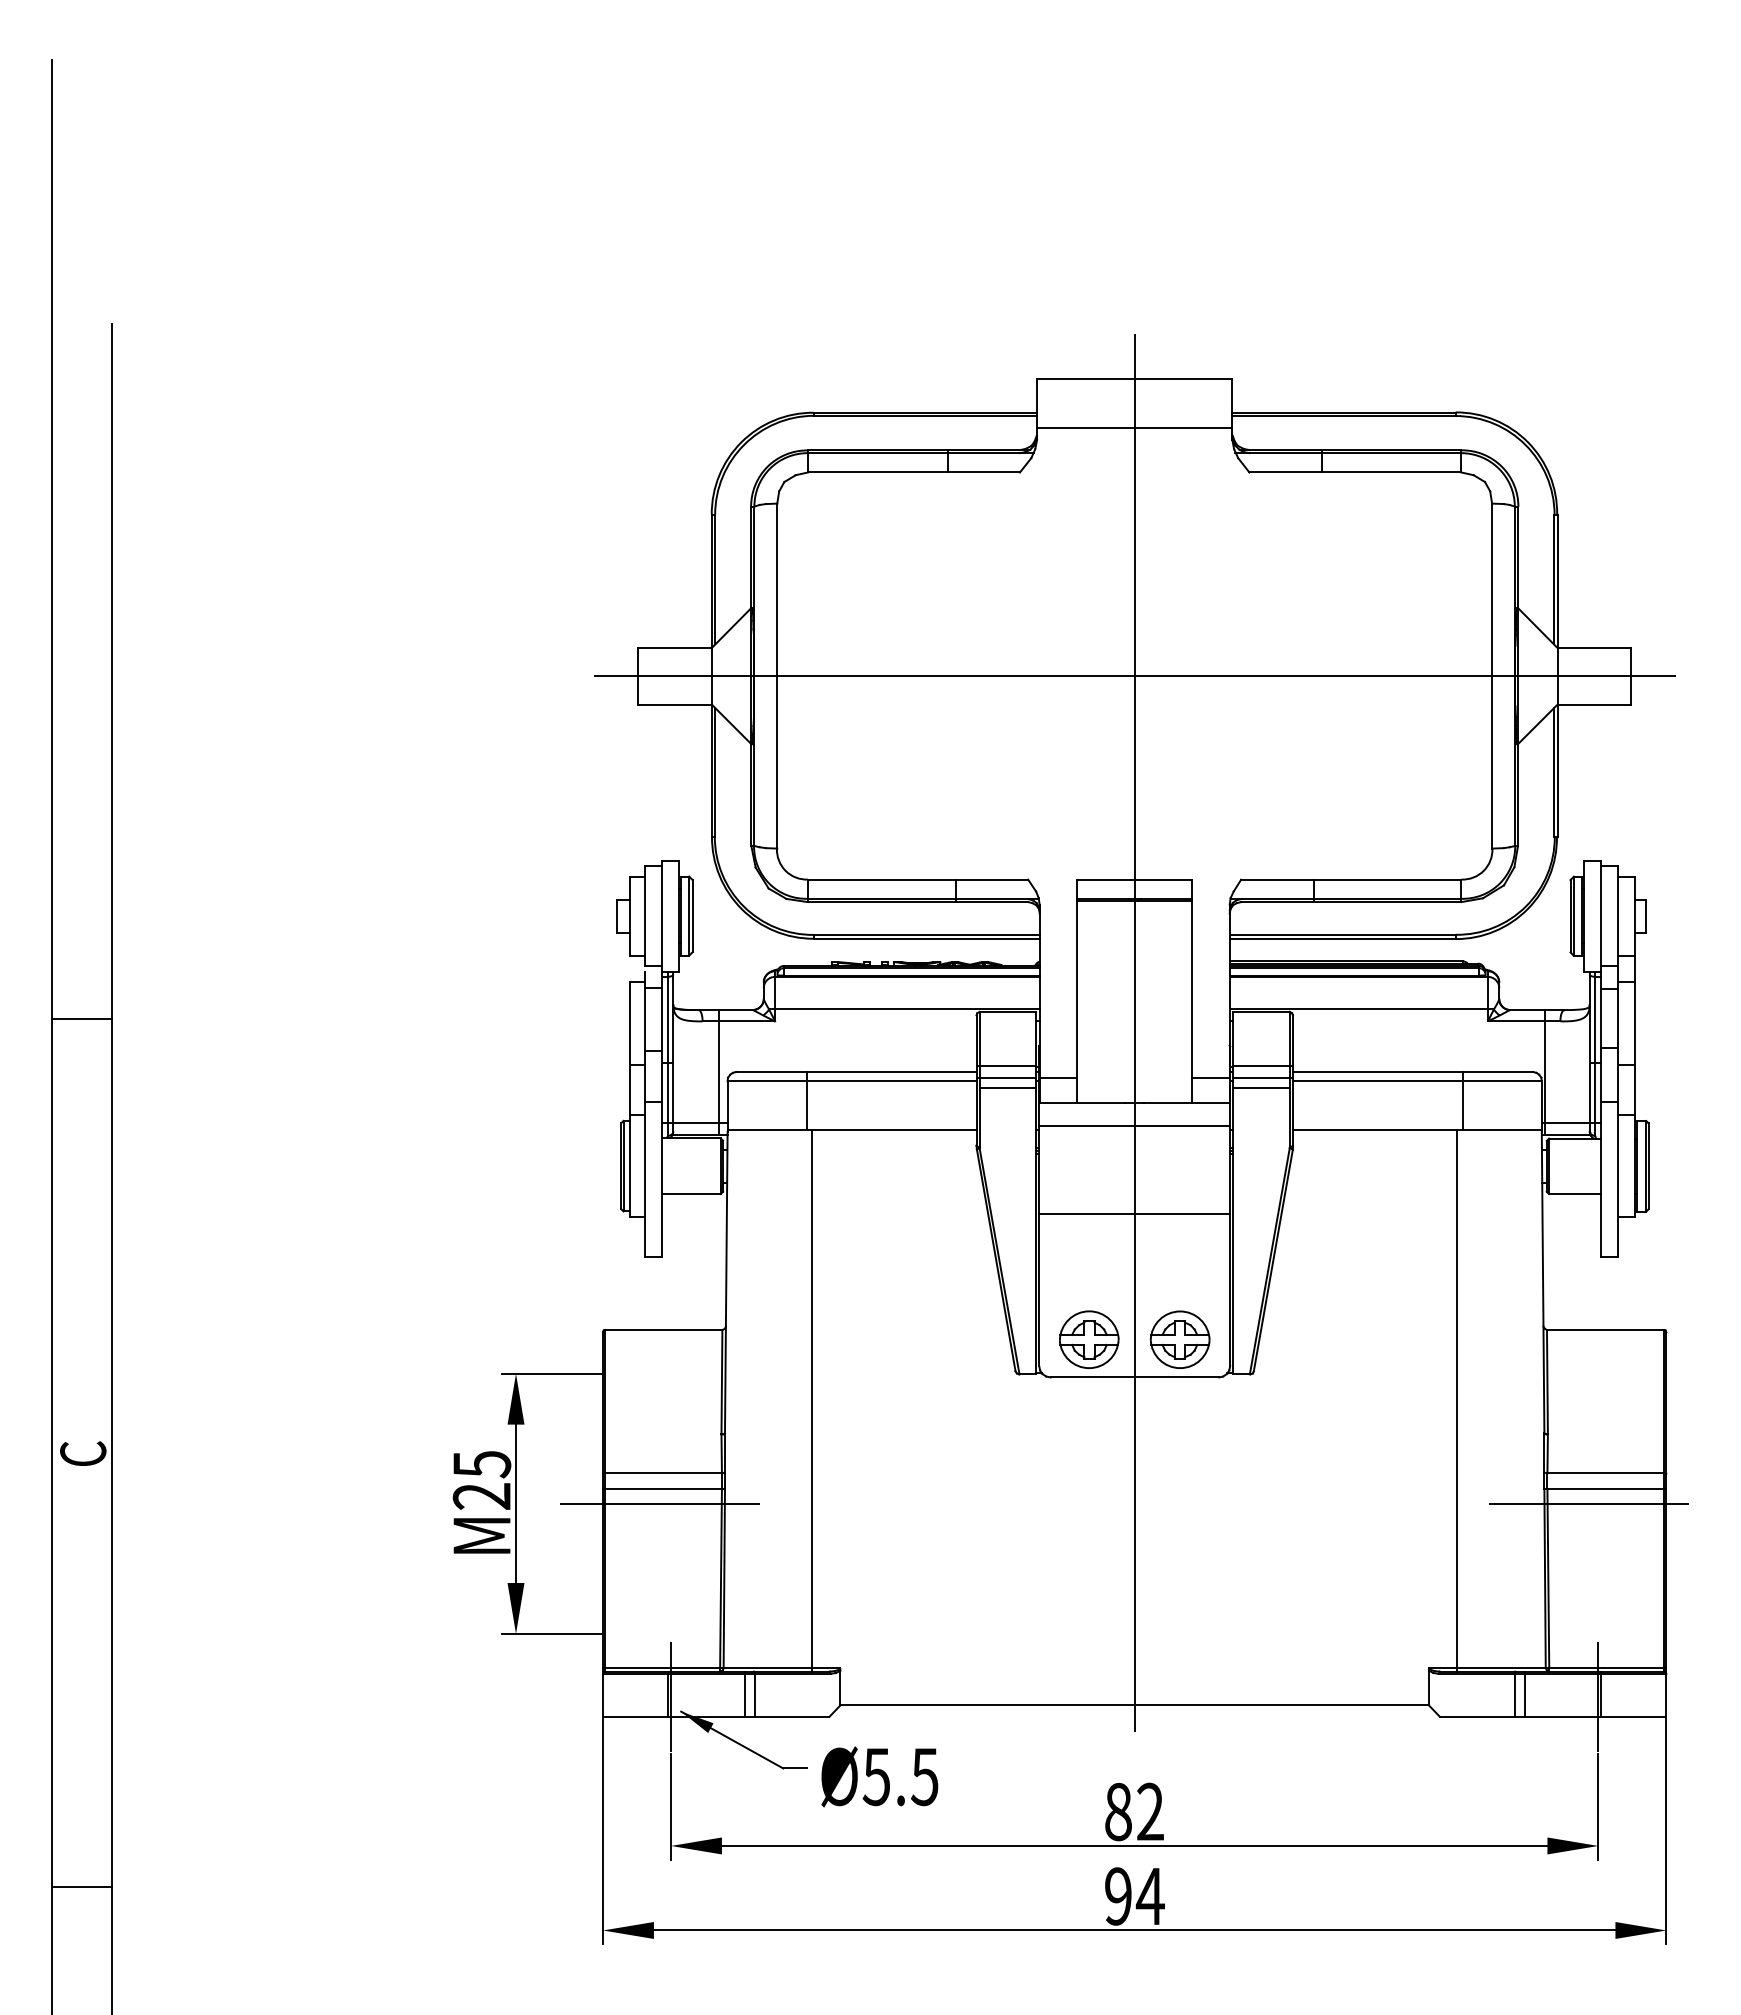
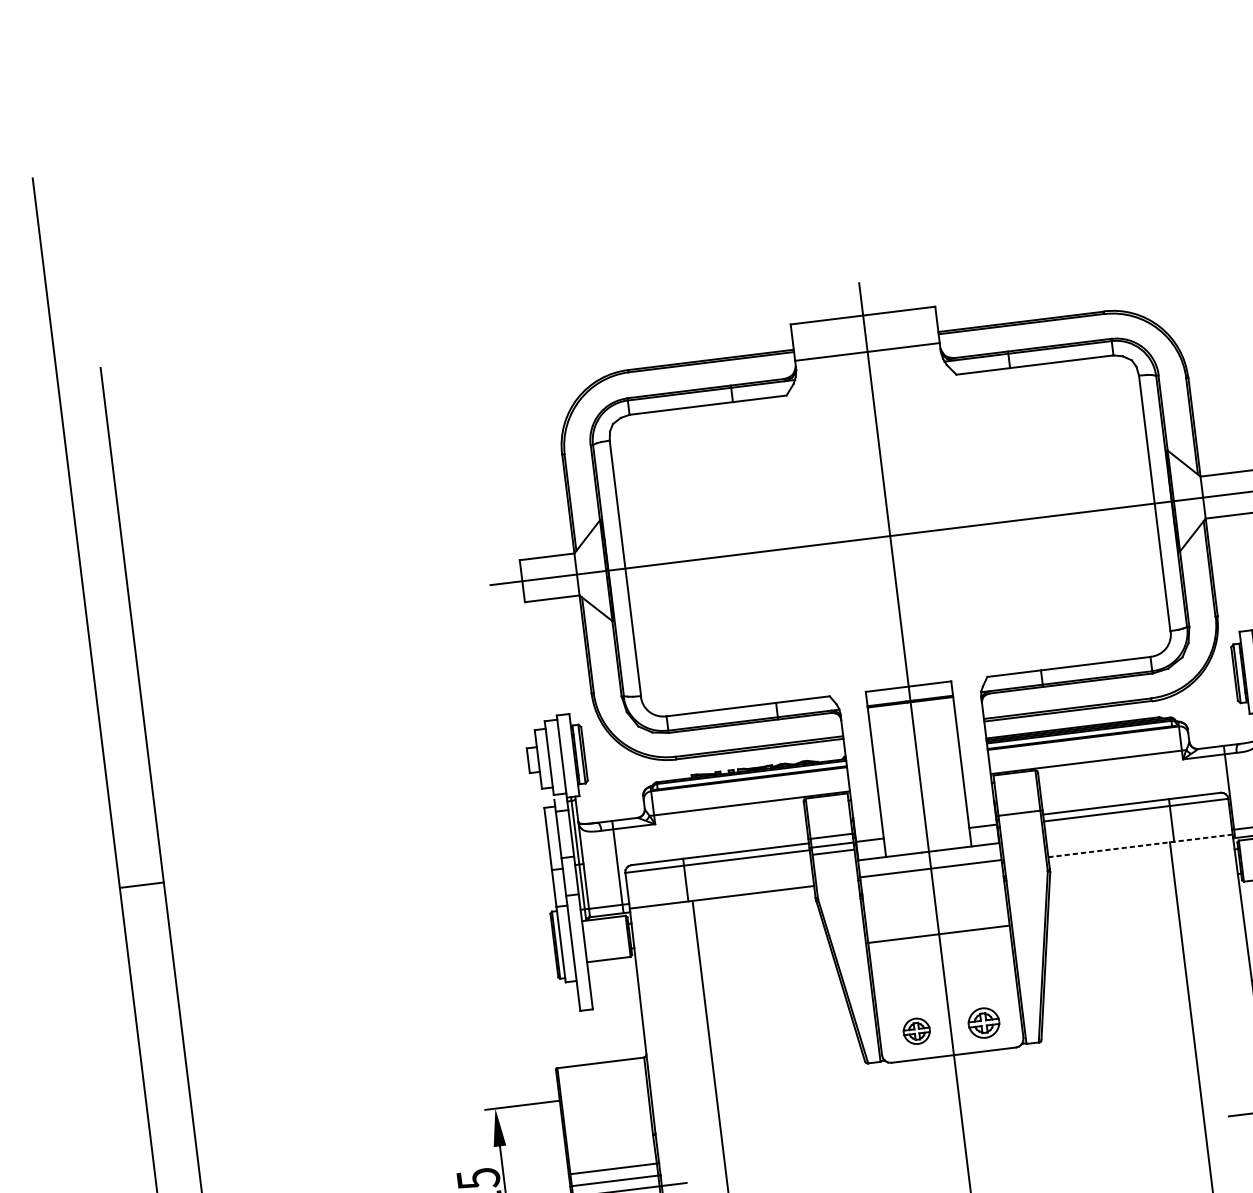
line: (1262, 1078) -> (1021, 822), removed
line: (1261, 1087) -> (1021, 828), removed
line: (1416, 1129) -> (1139, 845), solid -> dashed
part: (1089, 1339) -> (916, 1031), size x0.6
part: (1179, 1339) -> (983, 1023), size x0.7

